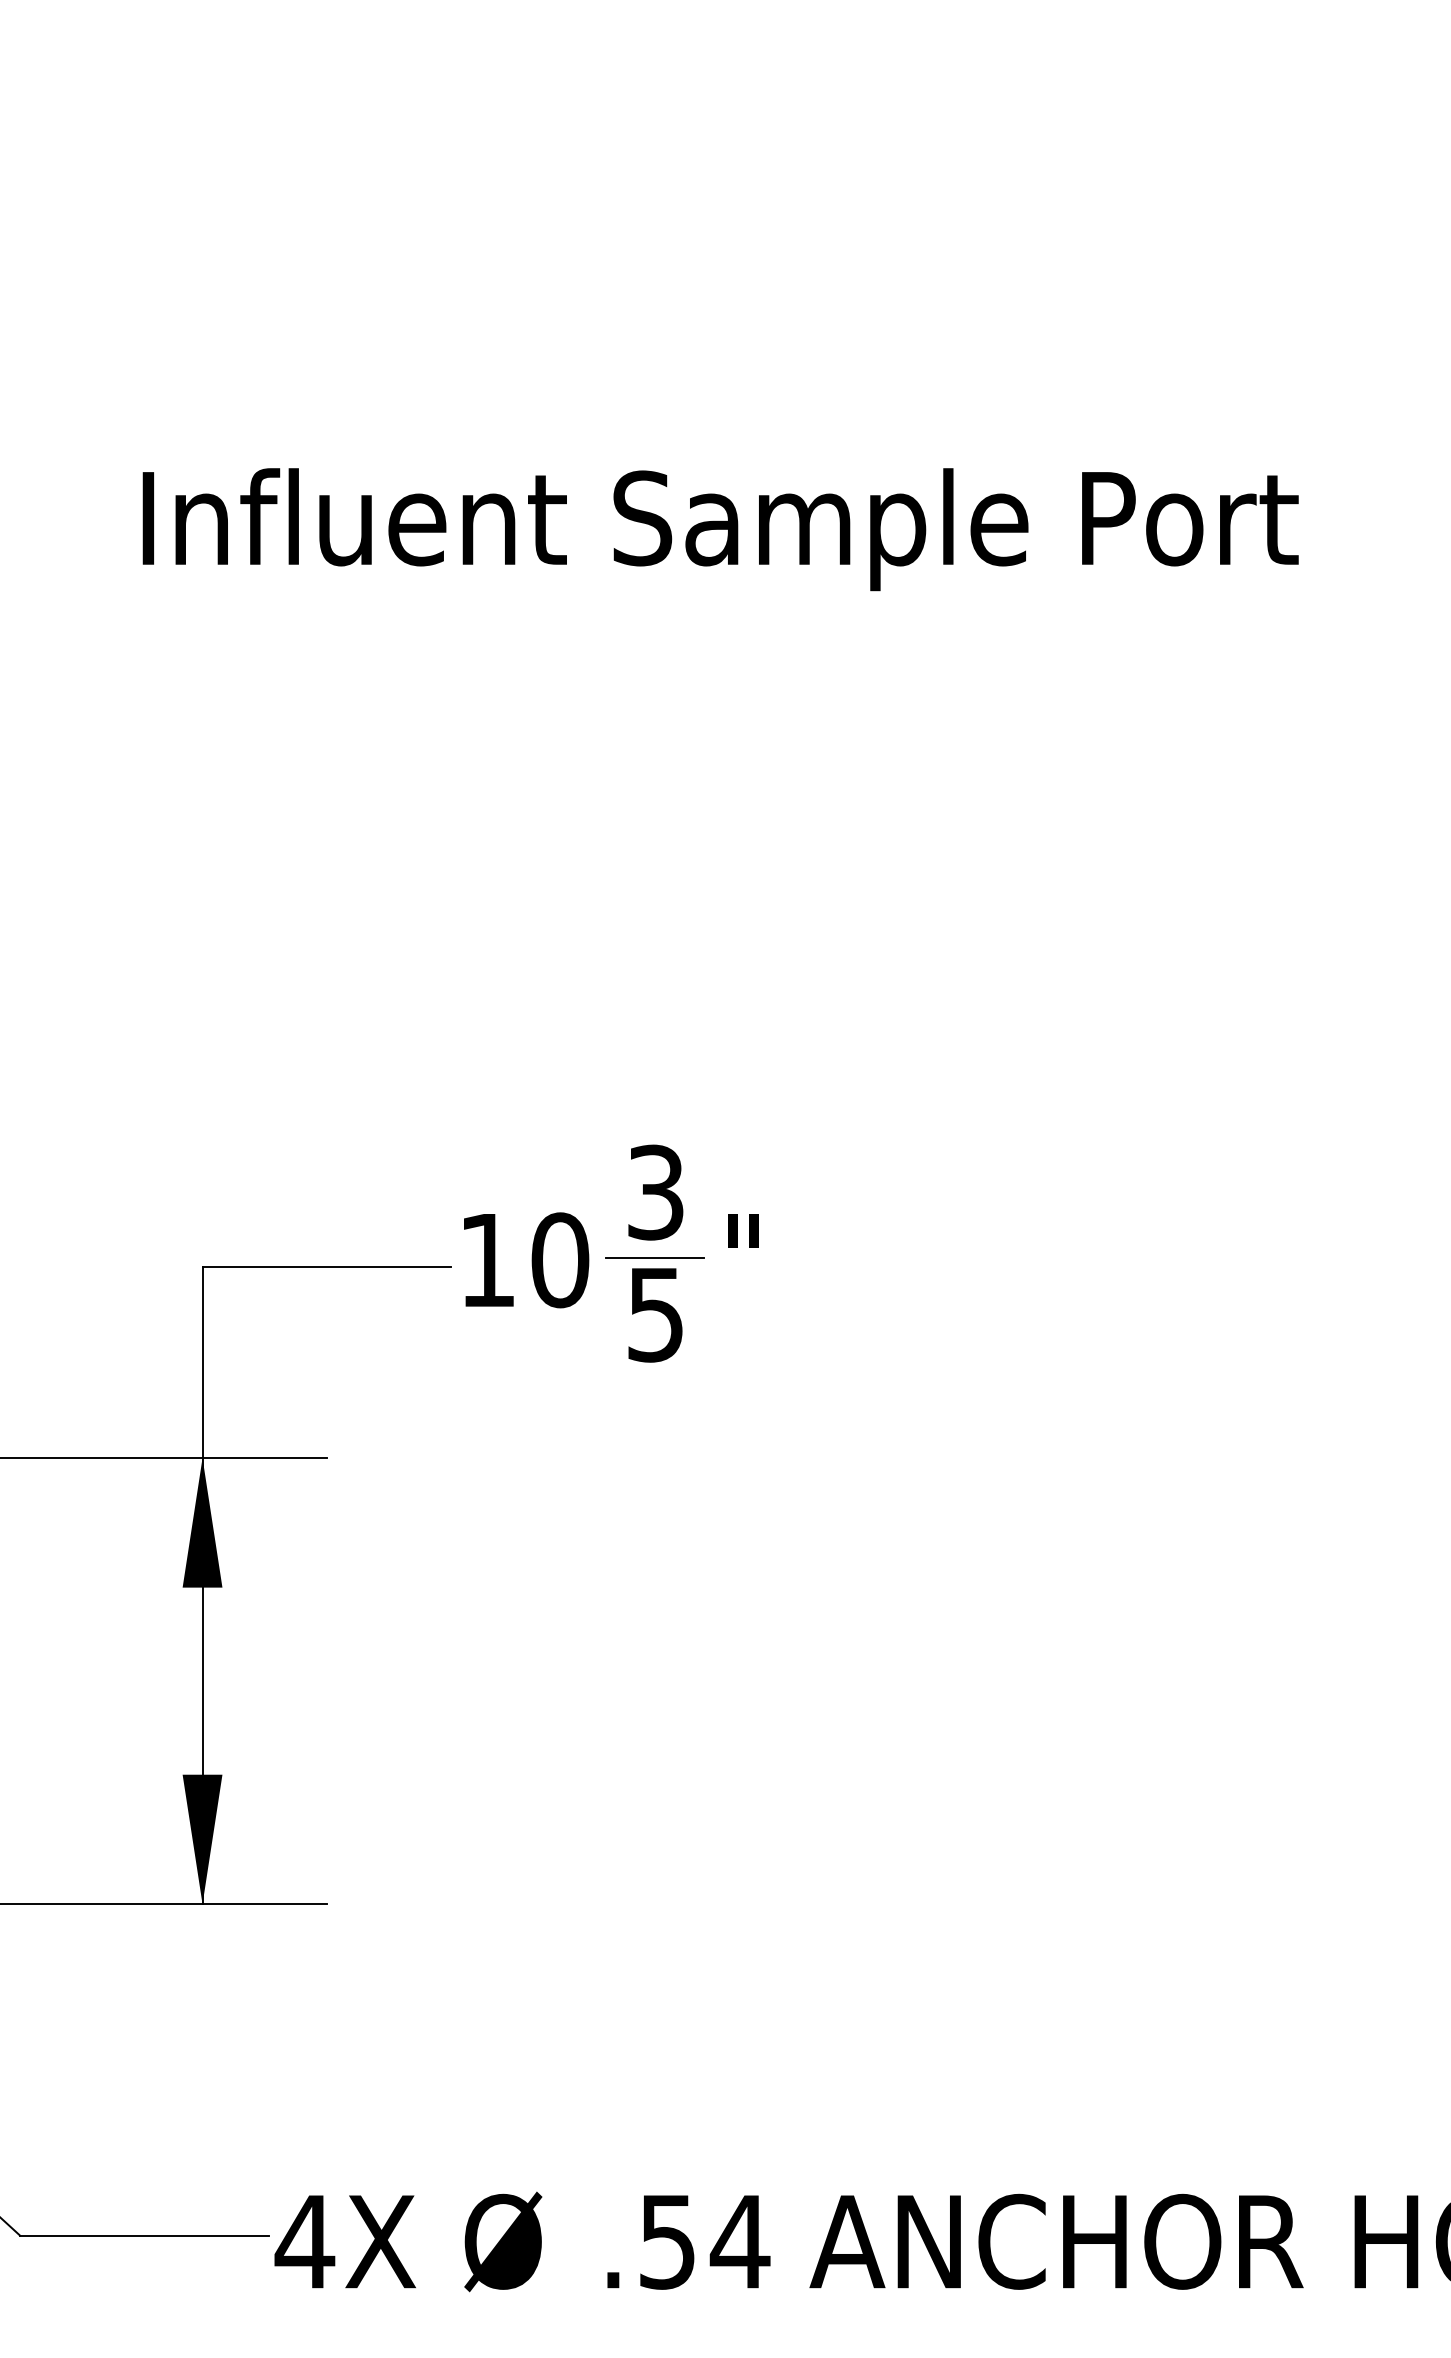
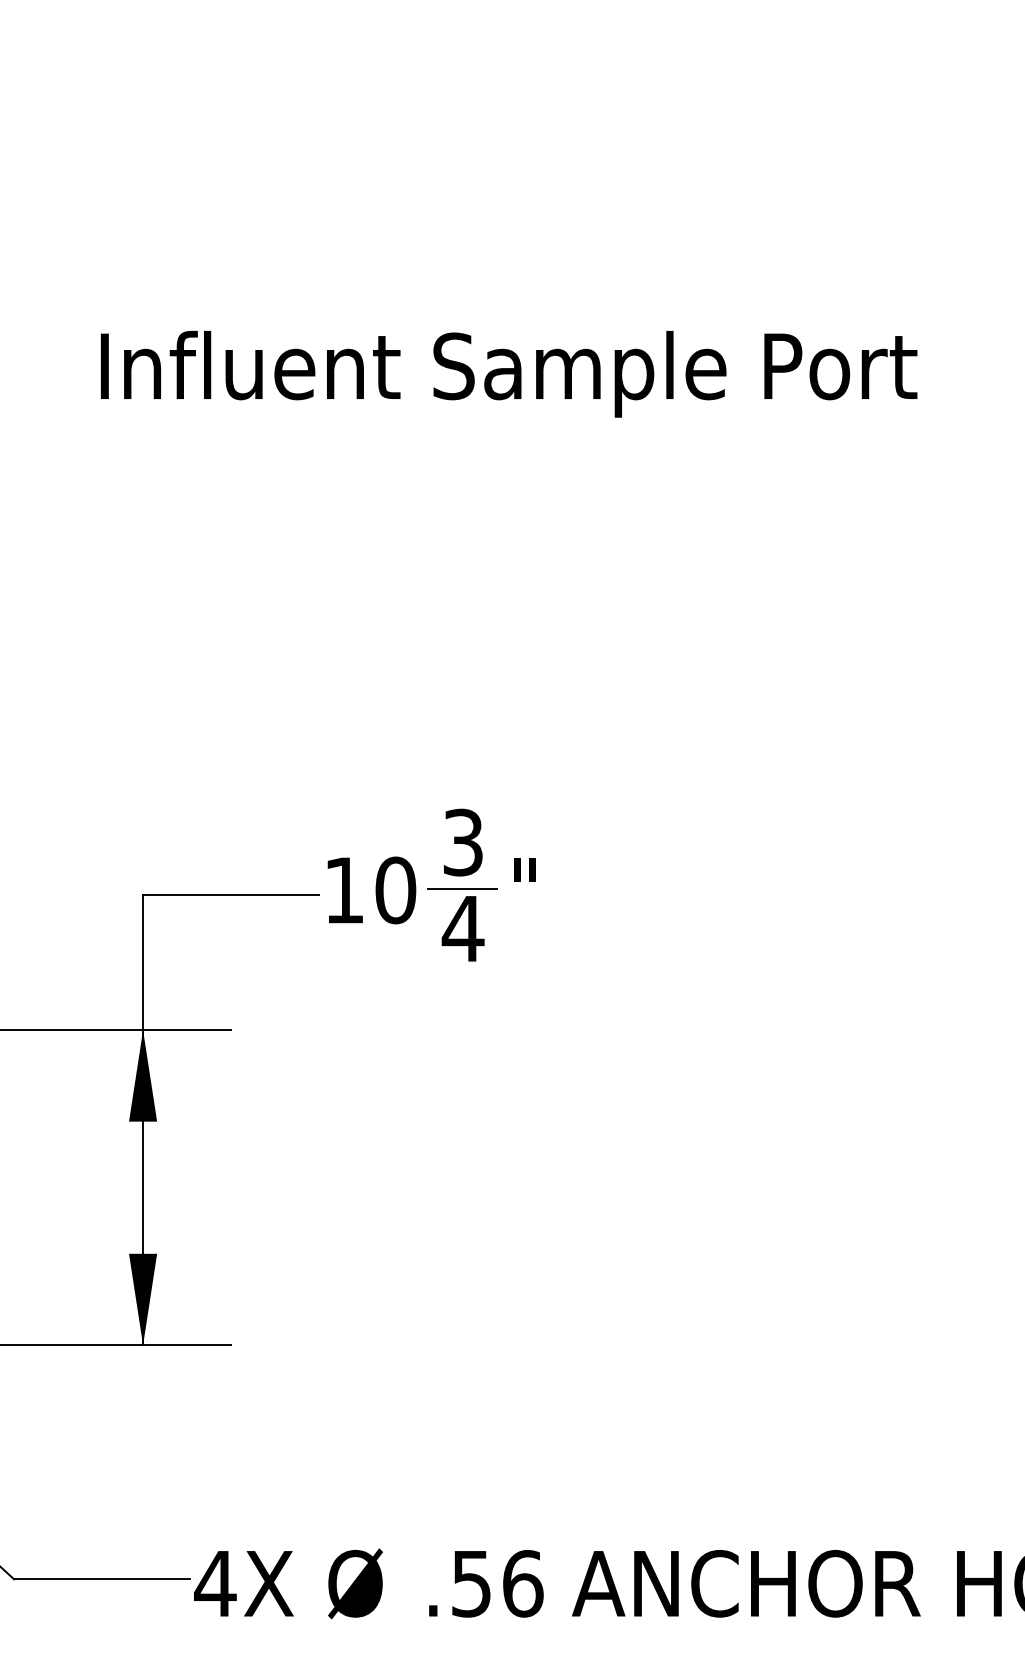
text: (655, 1315) -> (463, 929), 5 -> 4
text: (739, 2241) -> (522, 1583), .54 -> .56

